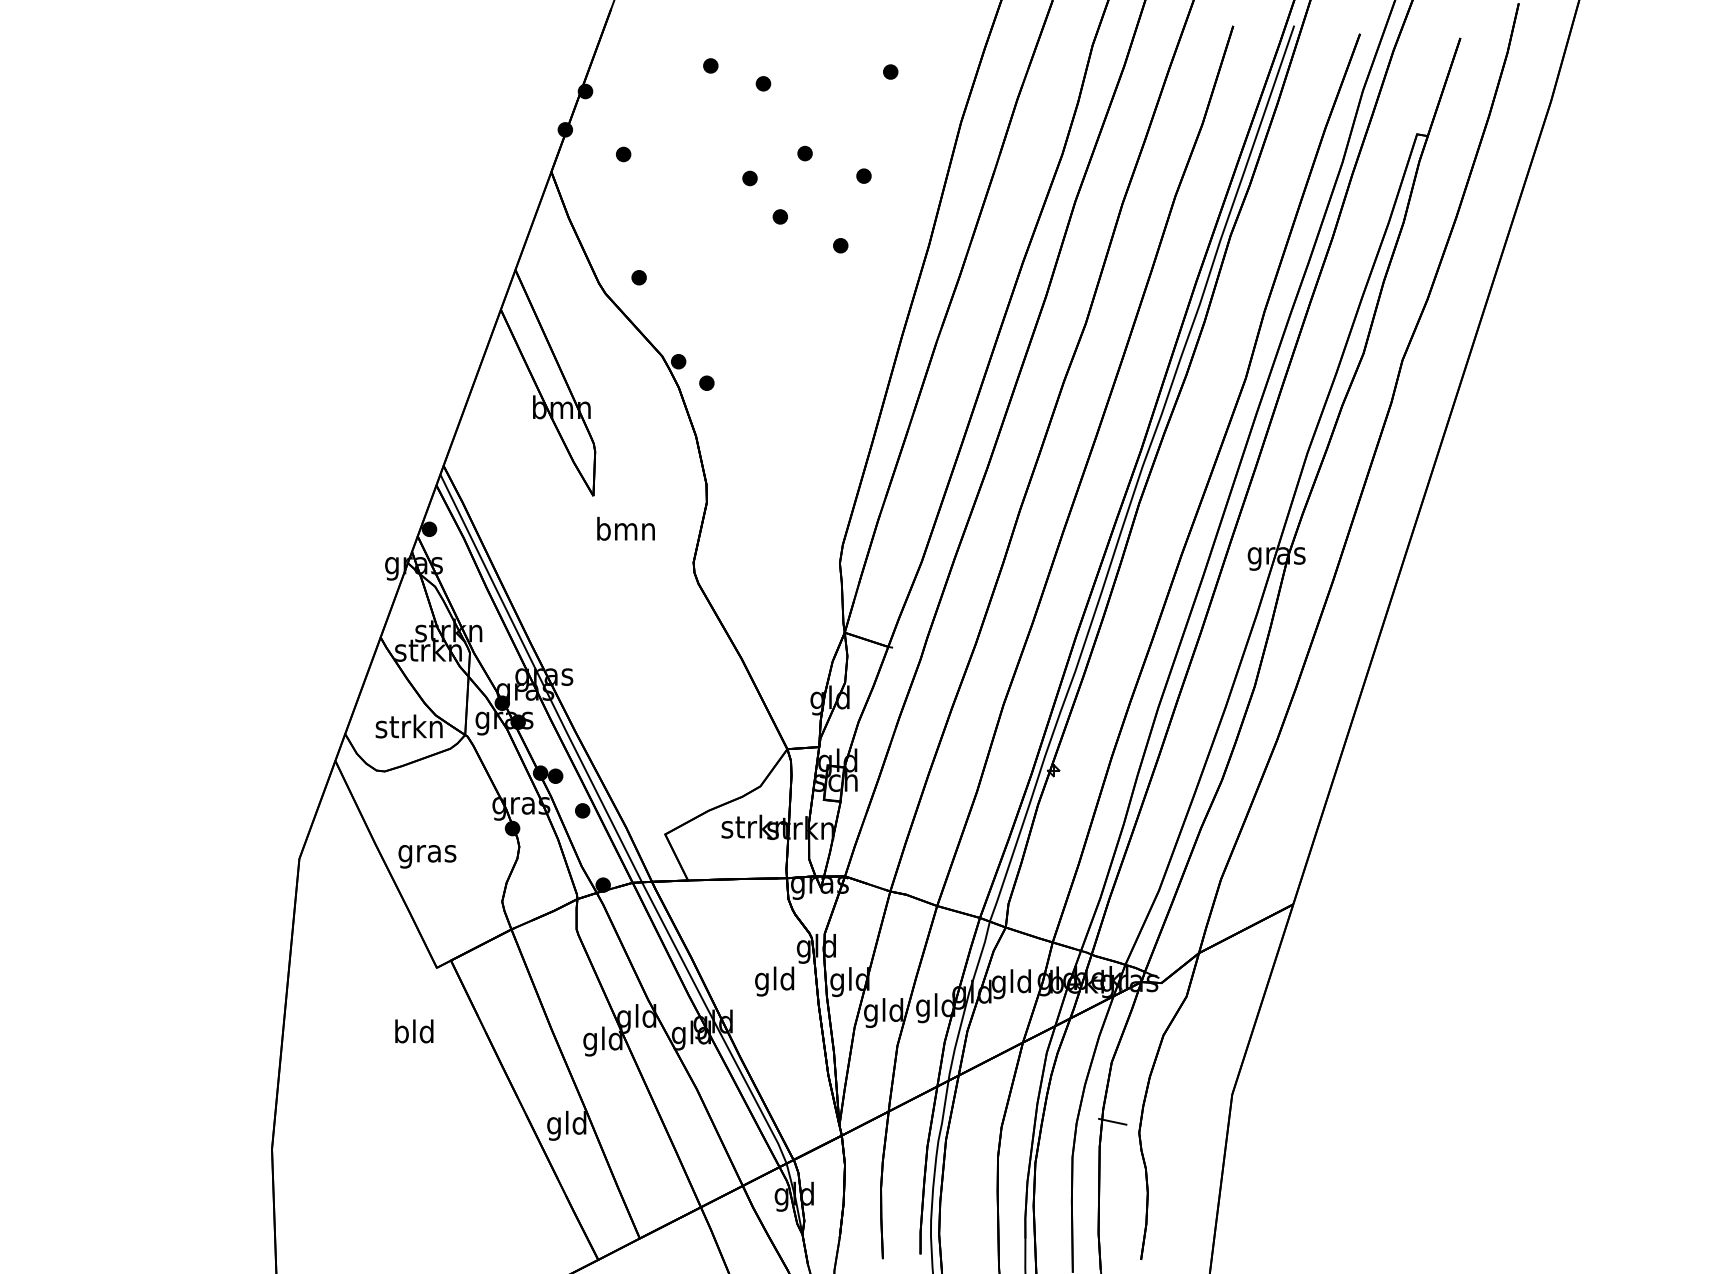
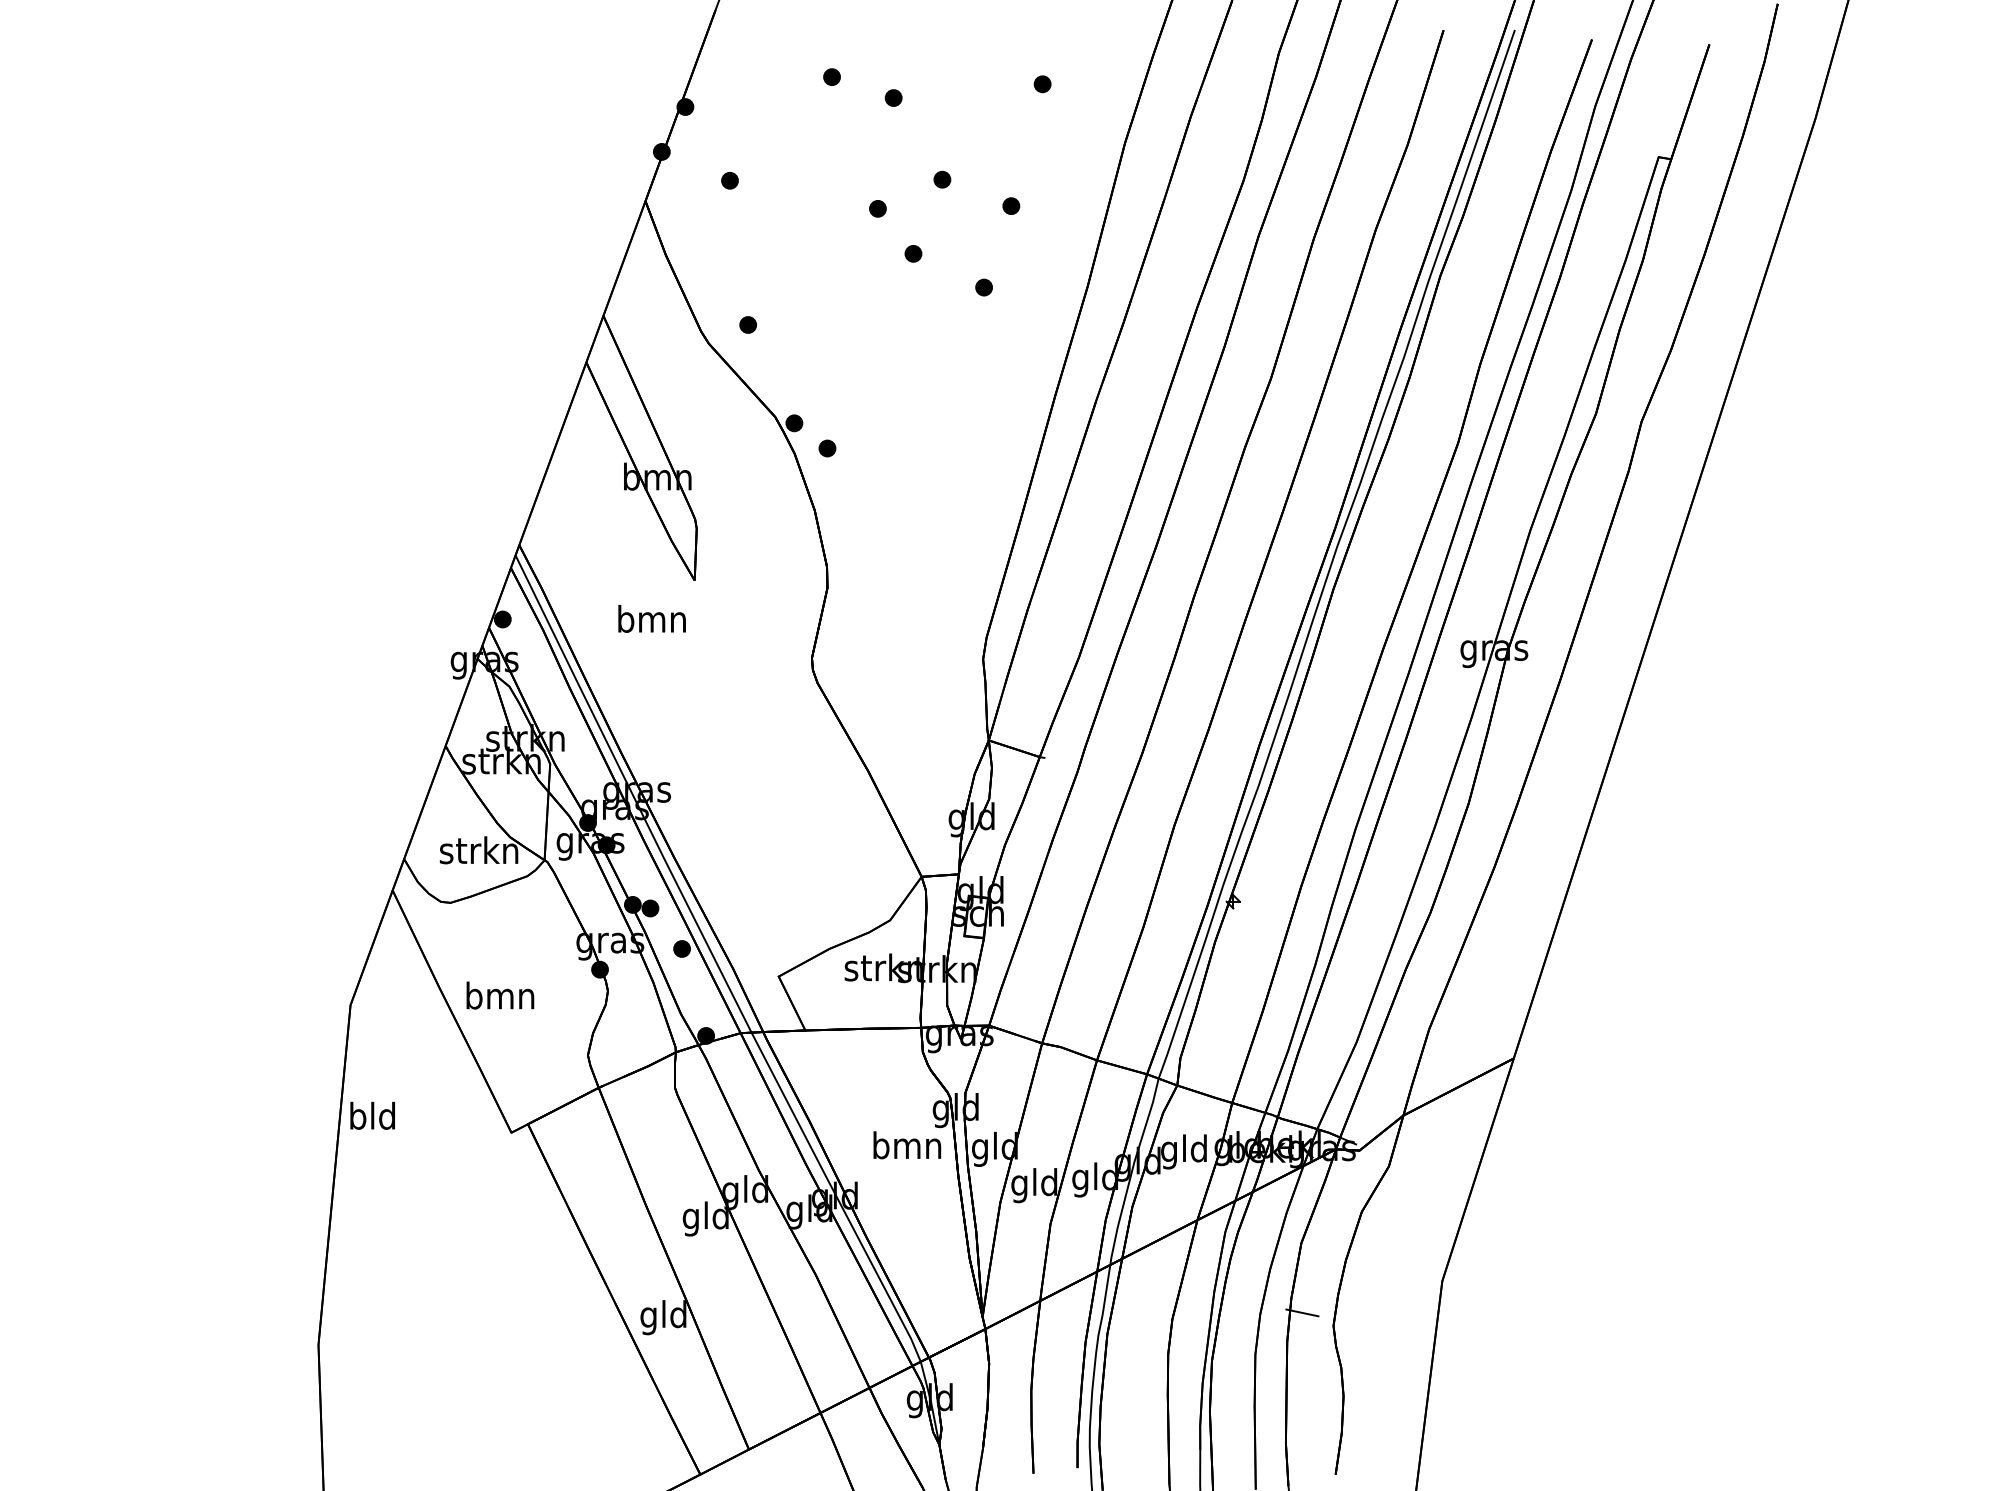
text: (625, 528) -> (651, 618), moved
text: (427, 853) -> (500, 998), gras -> bmn
text: (774, 981) -> (906, 1148), gld -> bmn
text: (414, 1031) -> (372, 1115), moved

